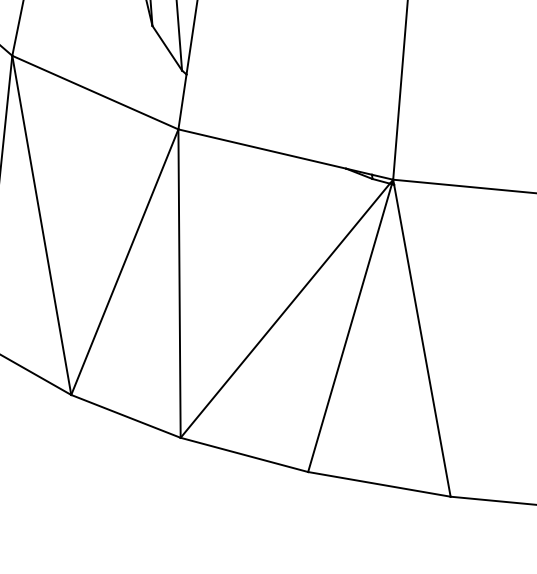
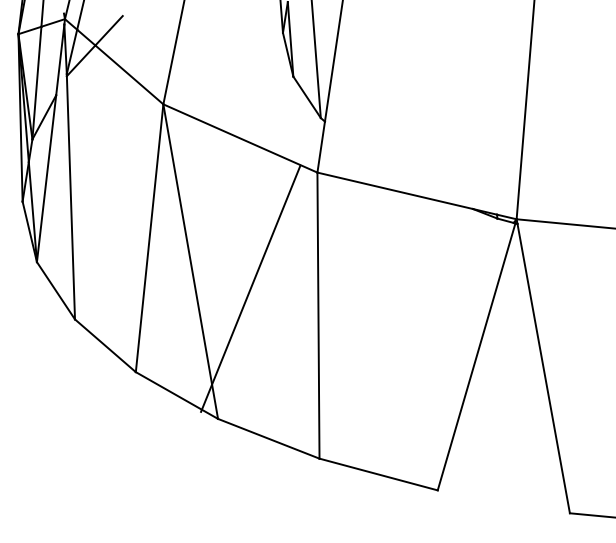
line: (124, 261) -> (250, 288), moved
line: (285, 310) -> (416, 340), removed
line: (379, 484) -> (503, 501), removed

